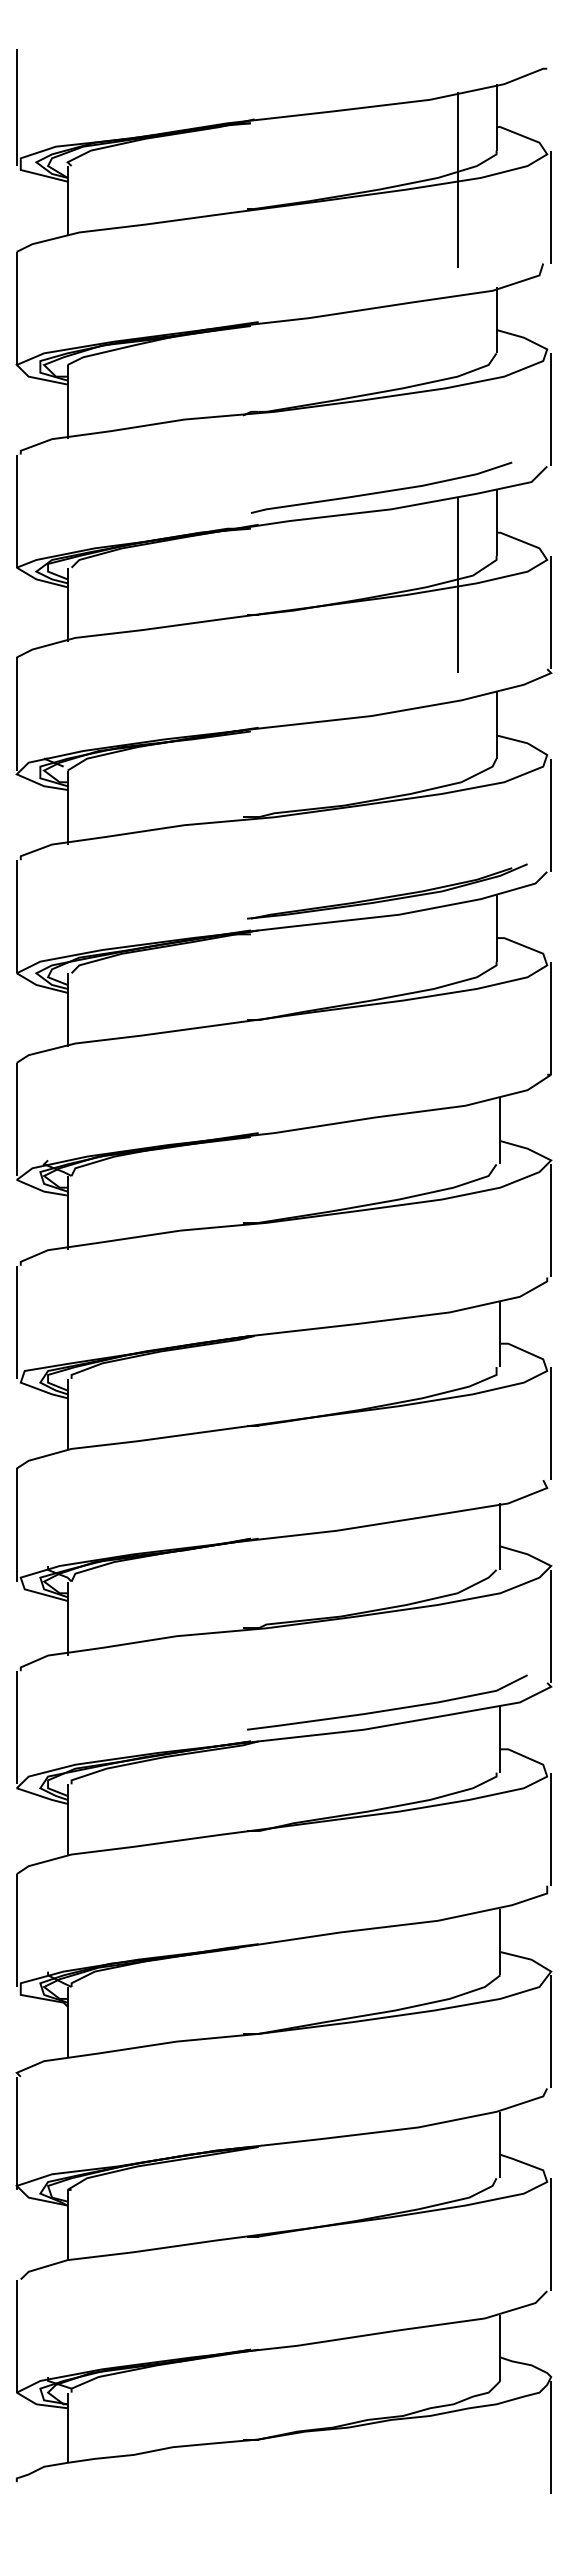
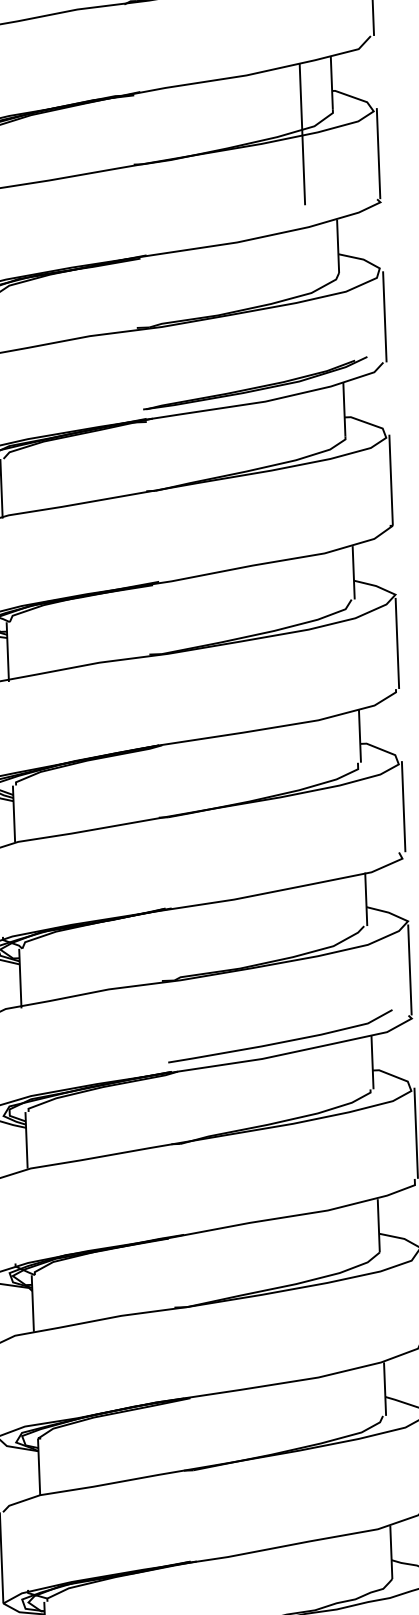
curve: (381, 491) -> (238, 61), removed

